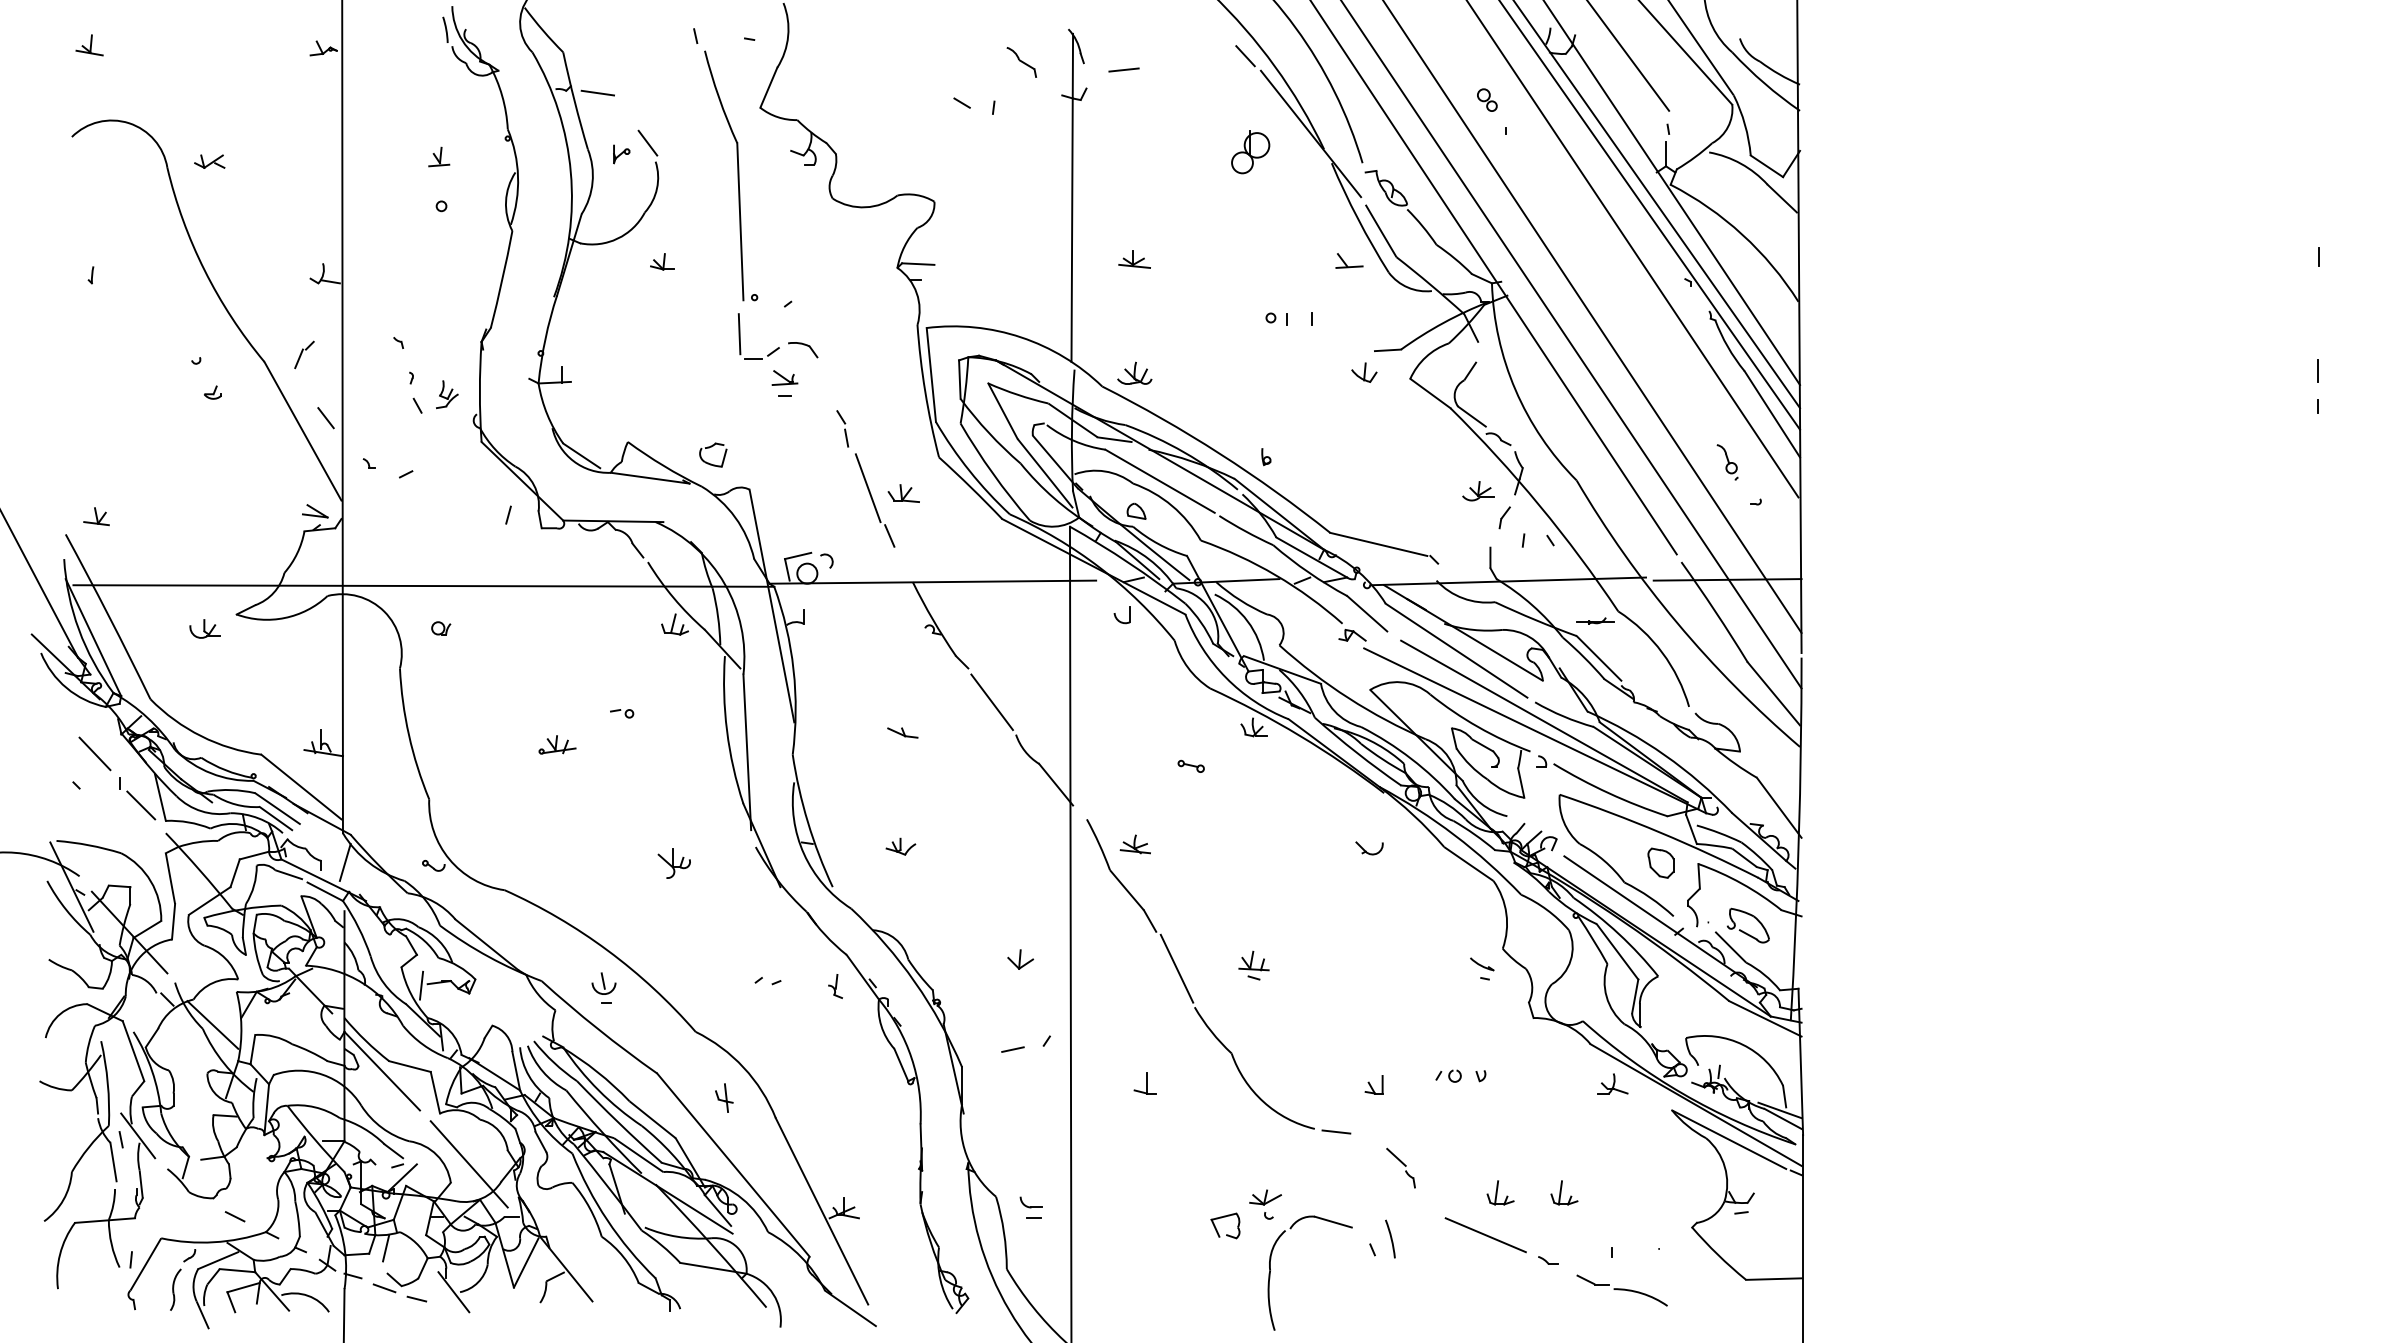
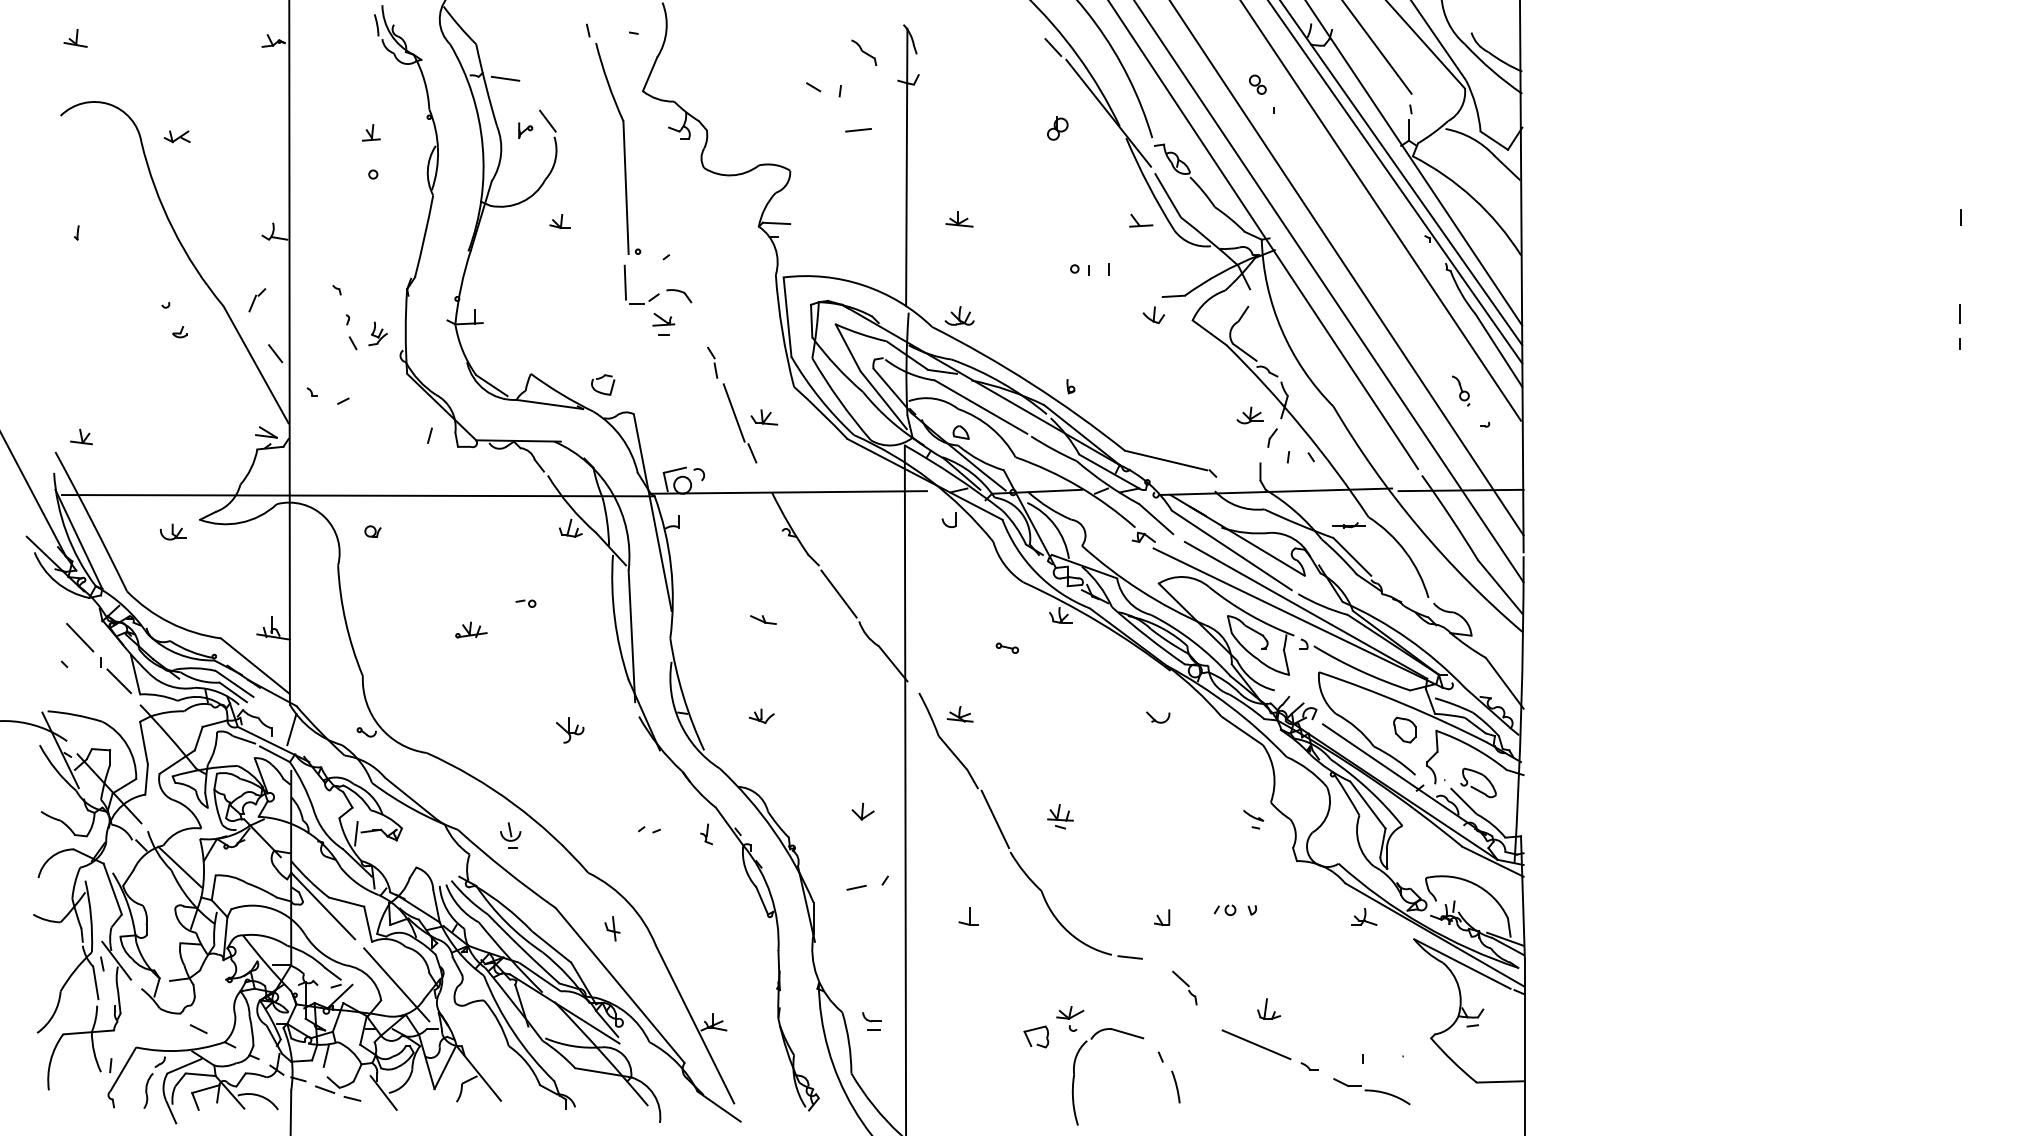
line: (1123, 70) -> (858, 130), moved
part: (1250, 151) -> (1057, 128), size x0.62
part: (1563, 1192) -> (1322, 1008), removed
arc: (1389, 1238) -> (1175, 1086), moved

